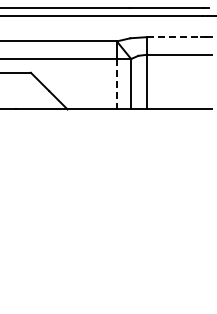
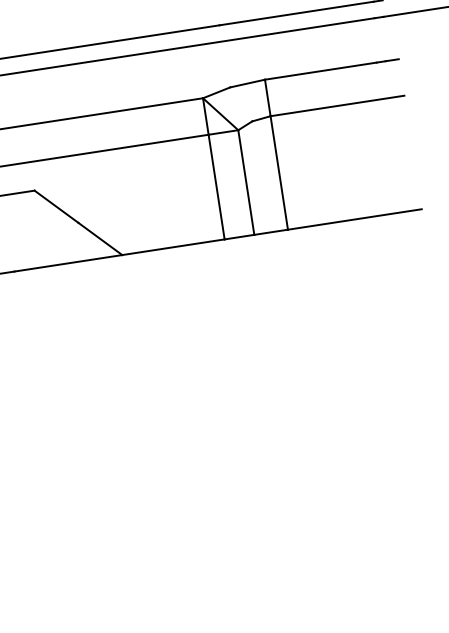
line: (174, 37) -> (321, 71), dashed -> solid
line: (116, 84) -> (215, 187), dashed -> solid

